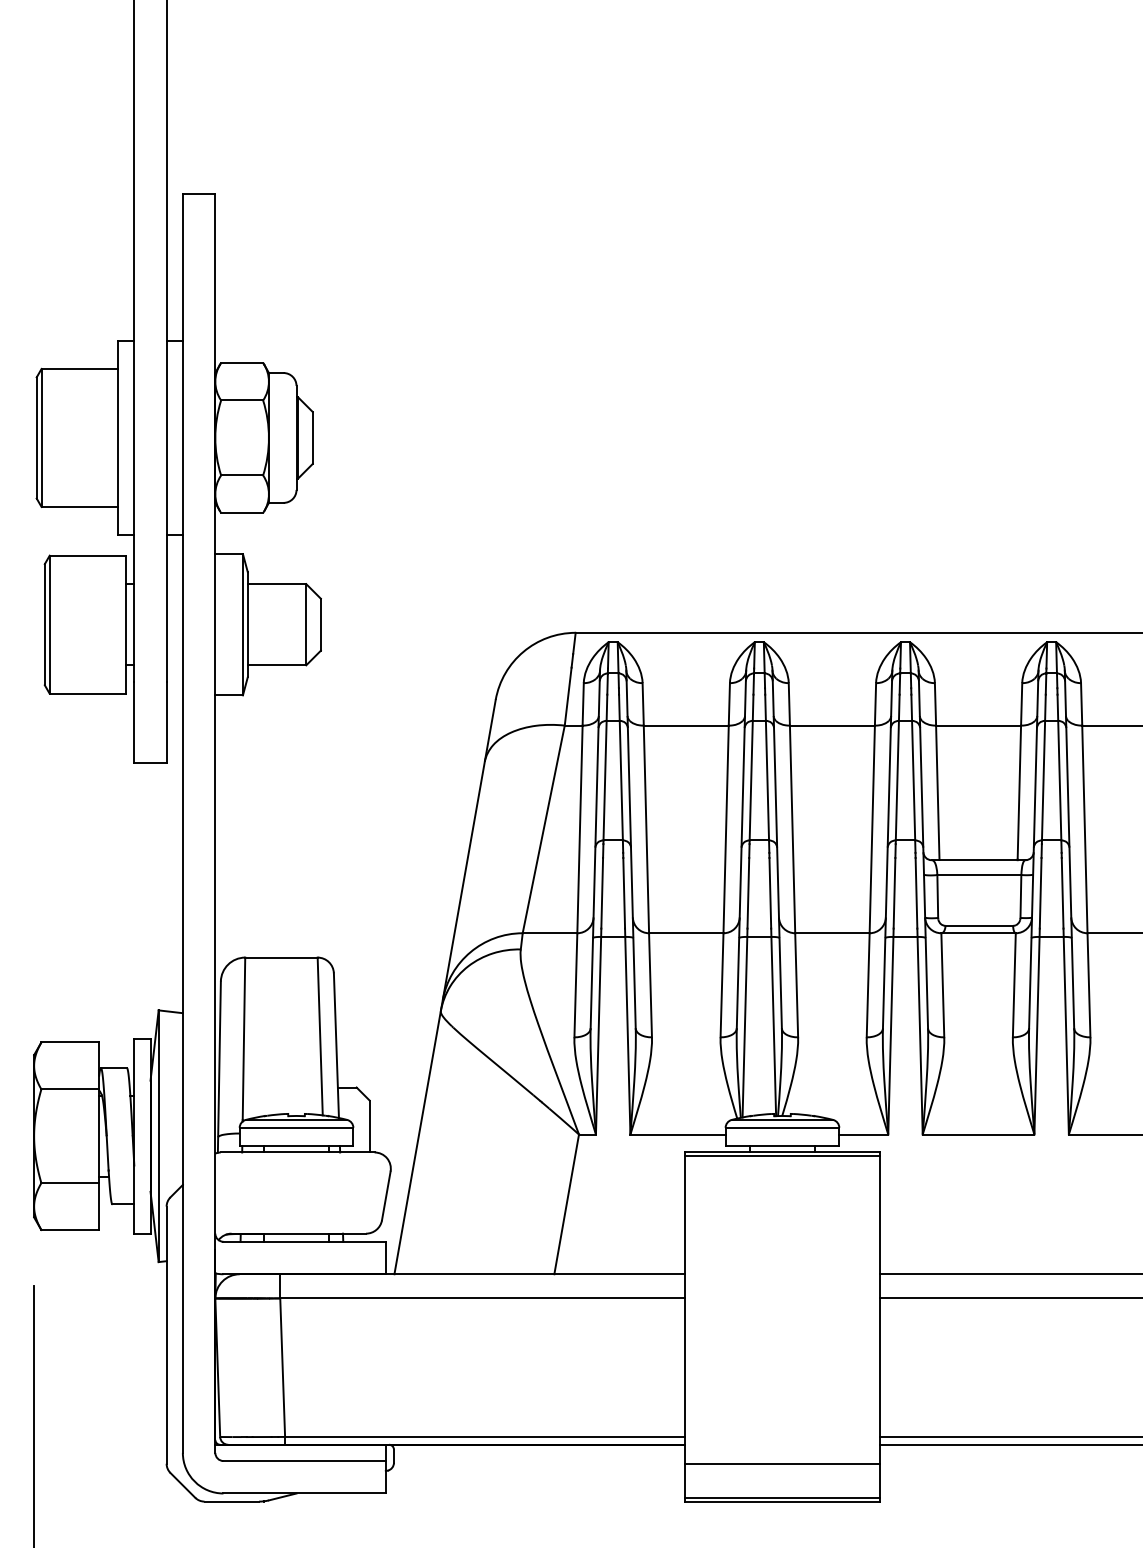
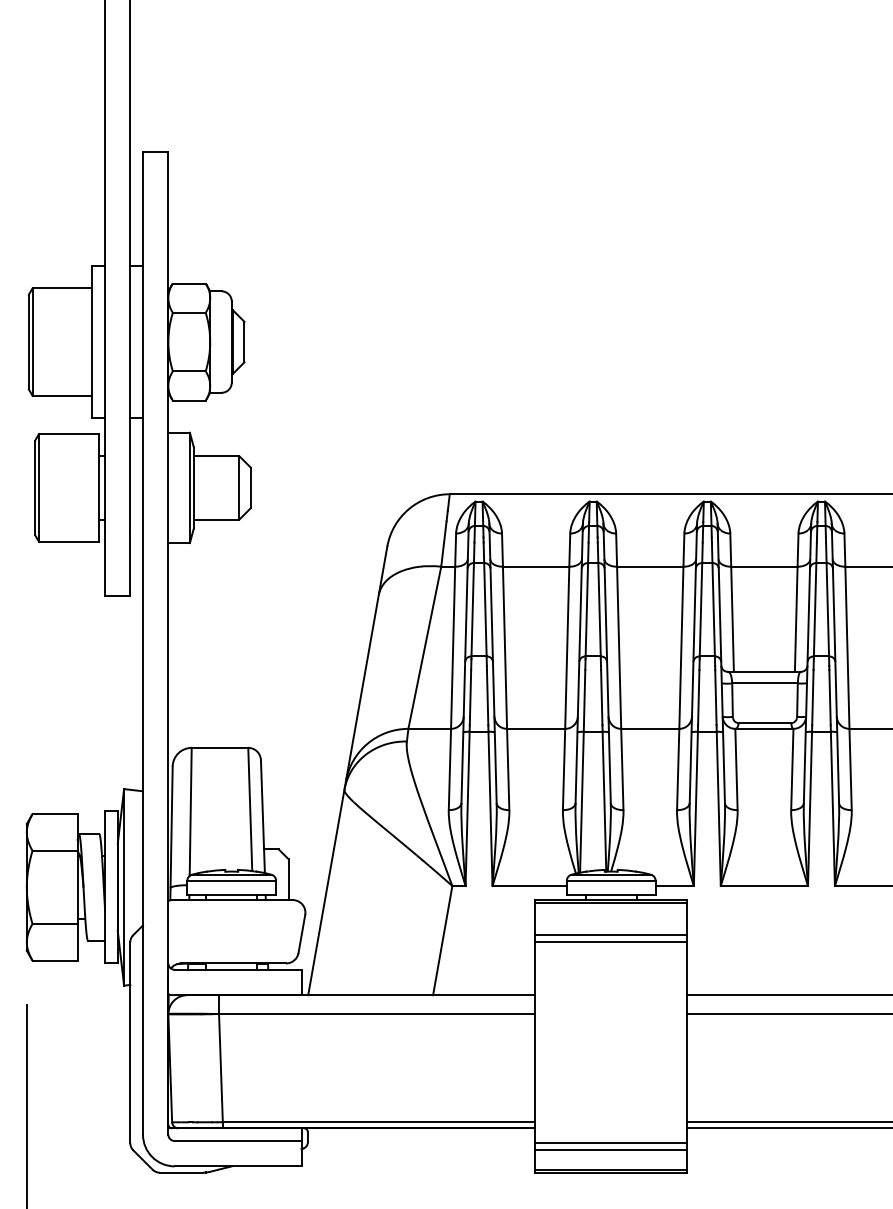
line: (782, 1197) -> (611, 935), added
line: (782, 1206) -> (611, 942), added
line: (782, 1473) -> (611, 1150), added

